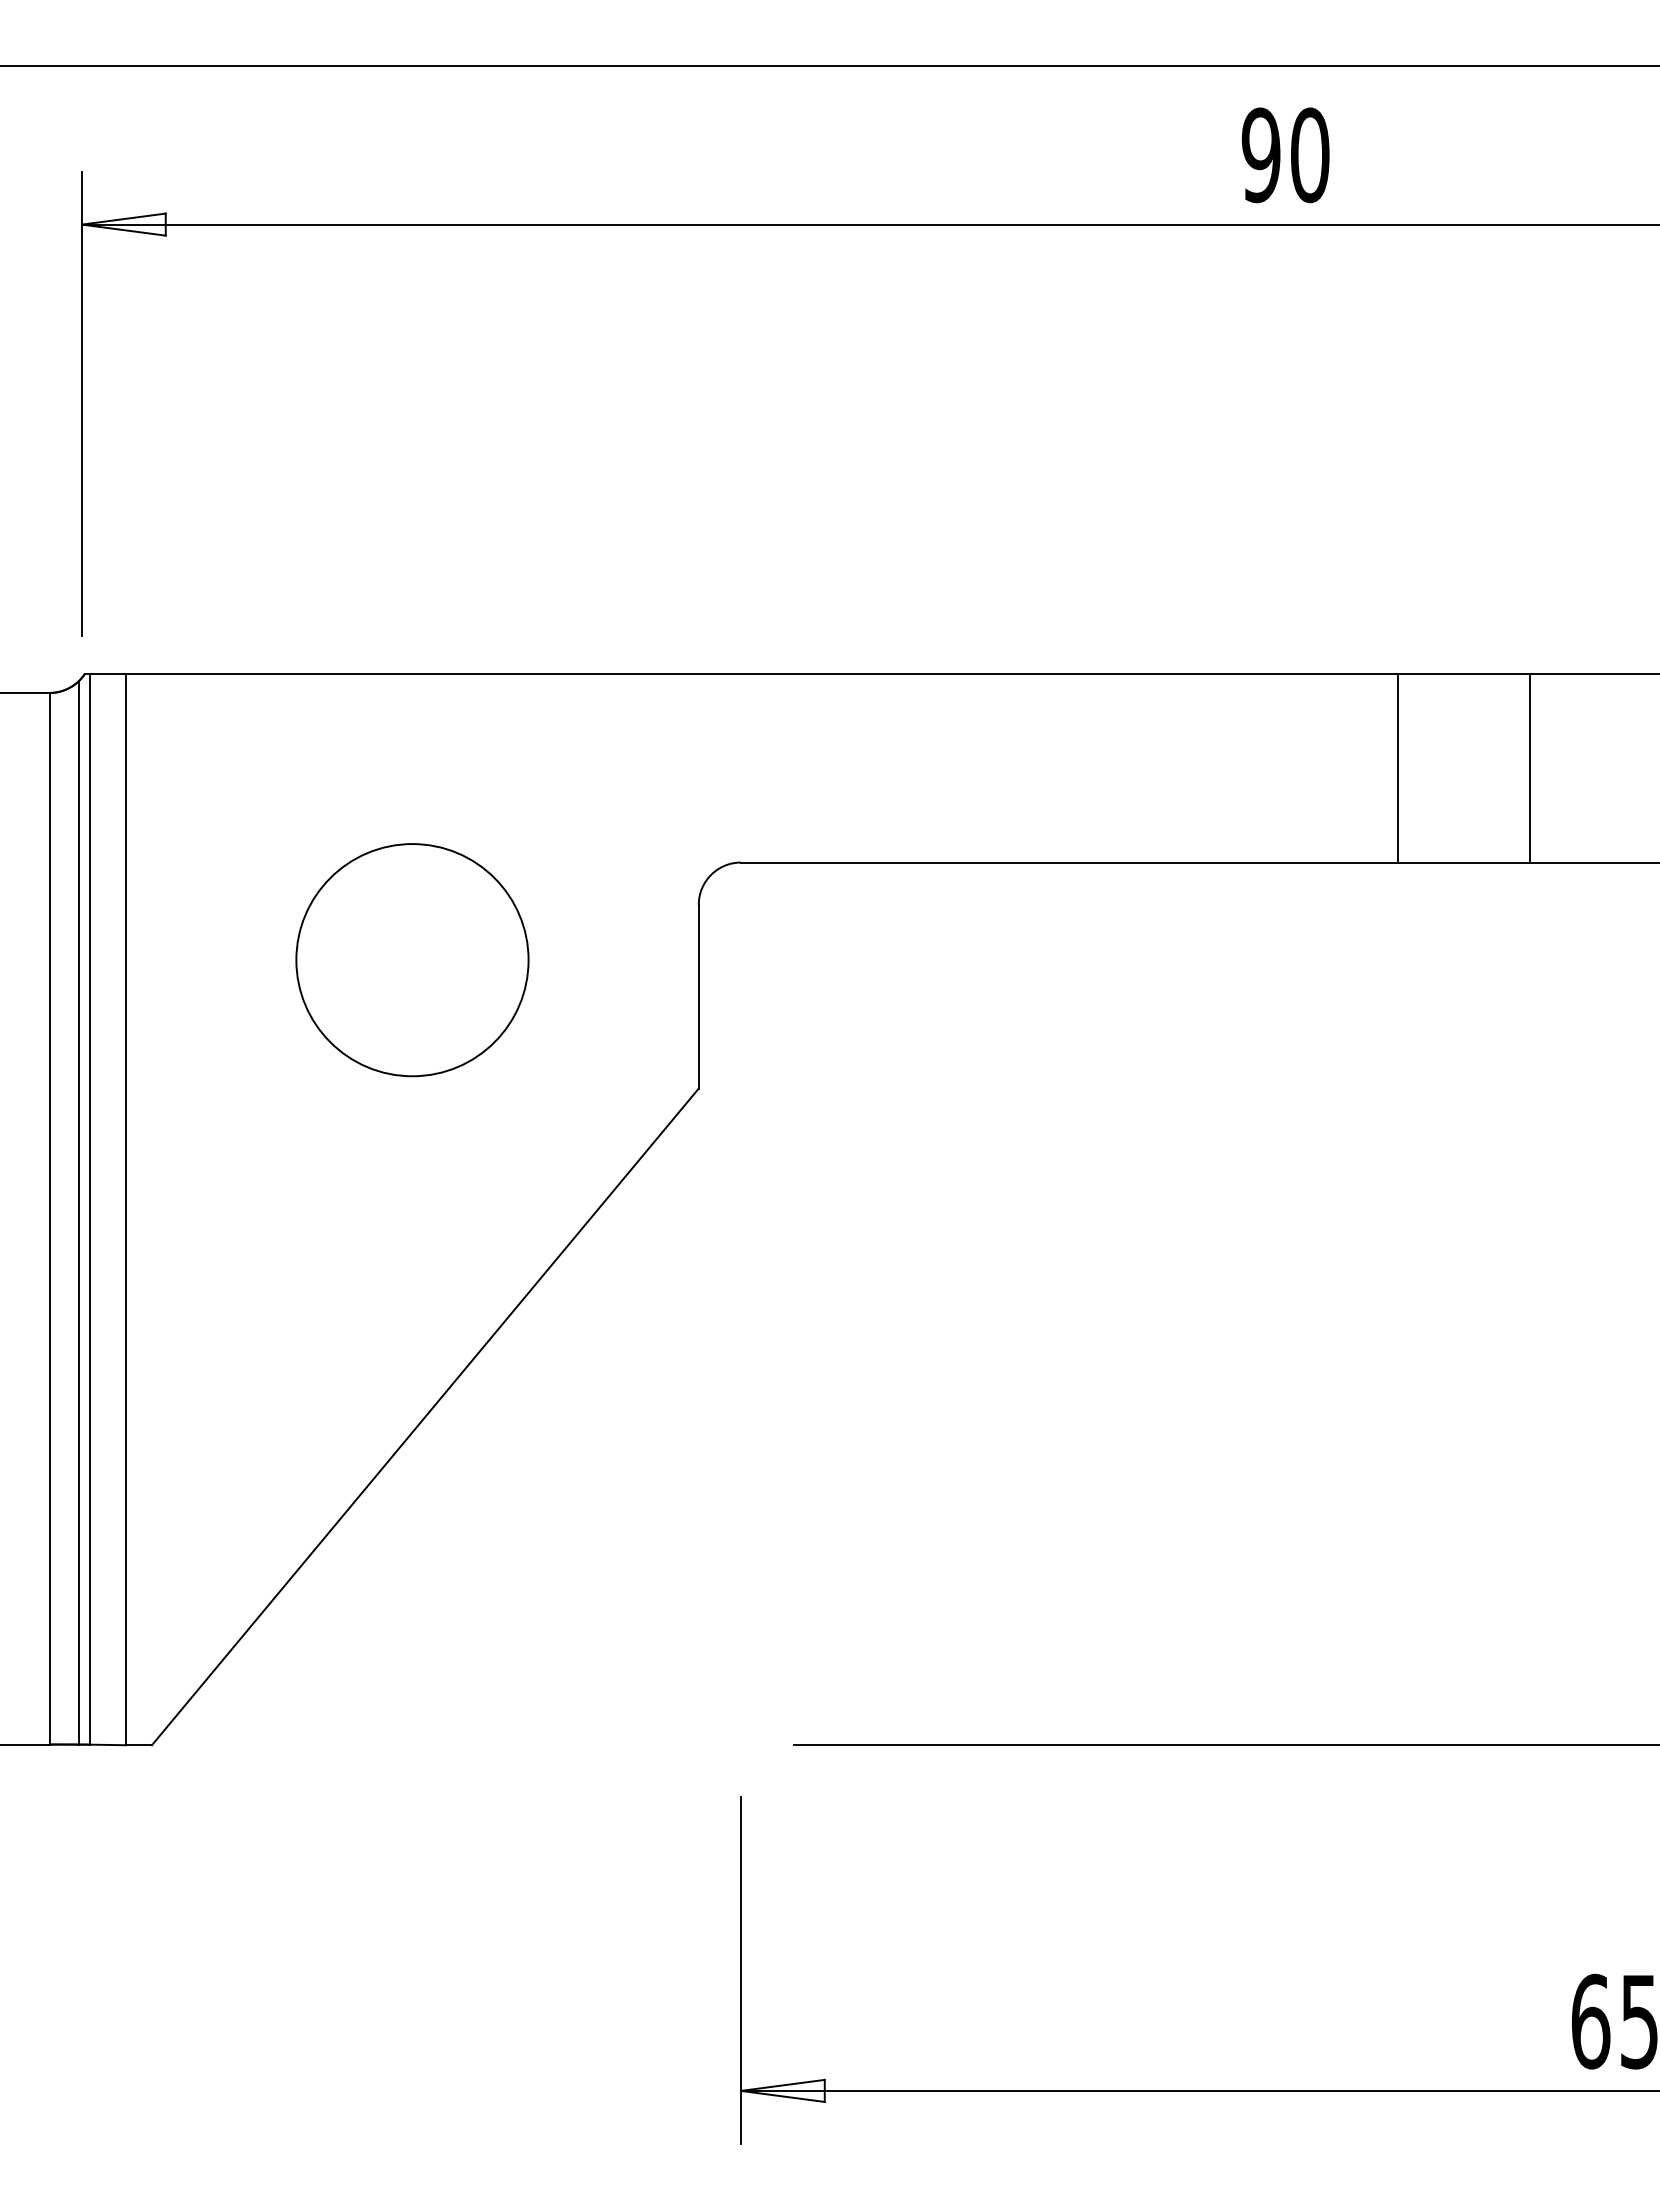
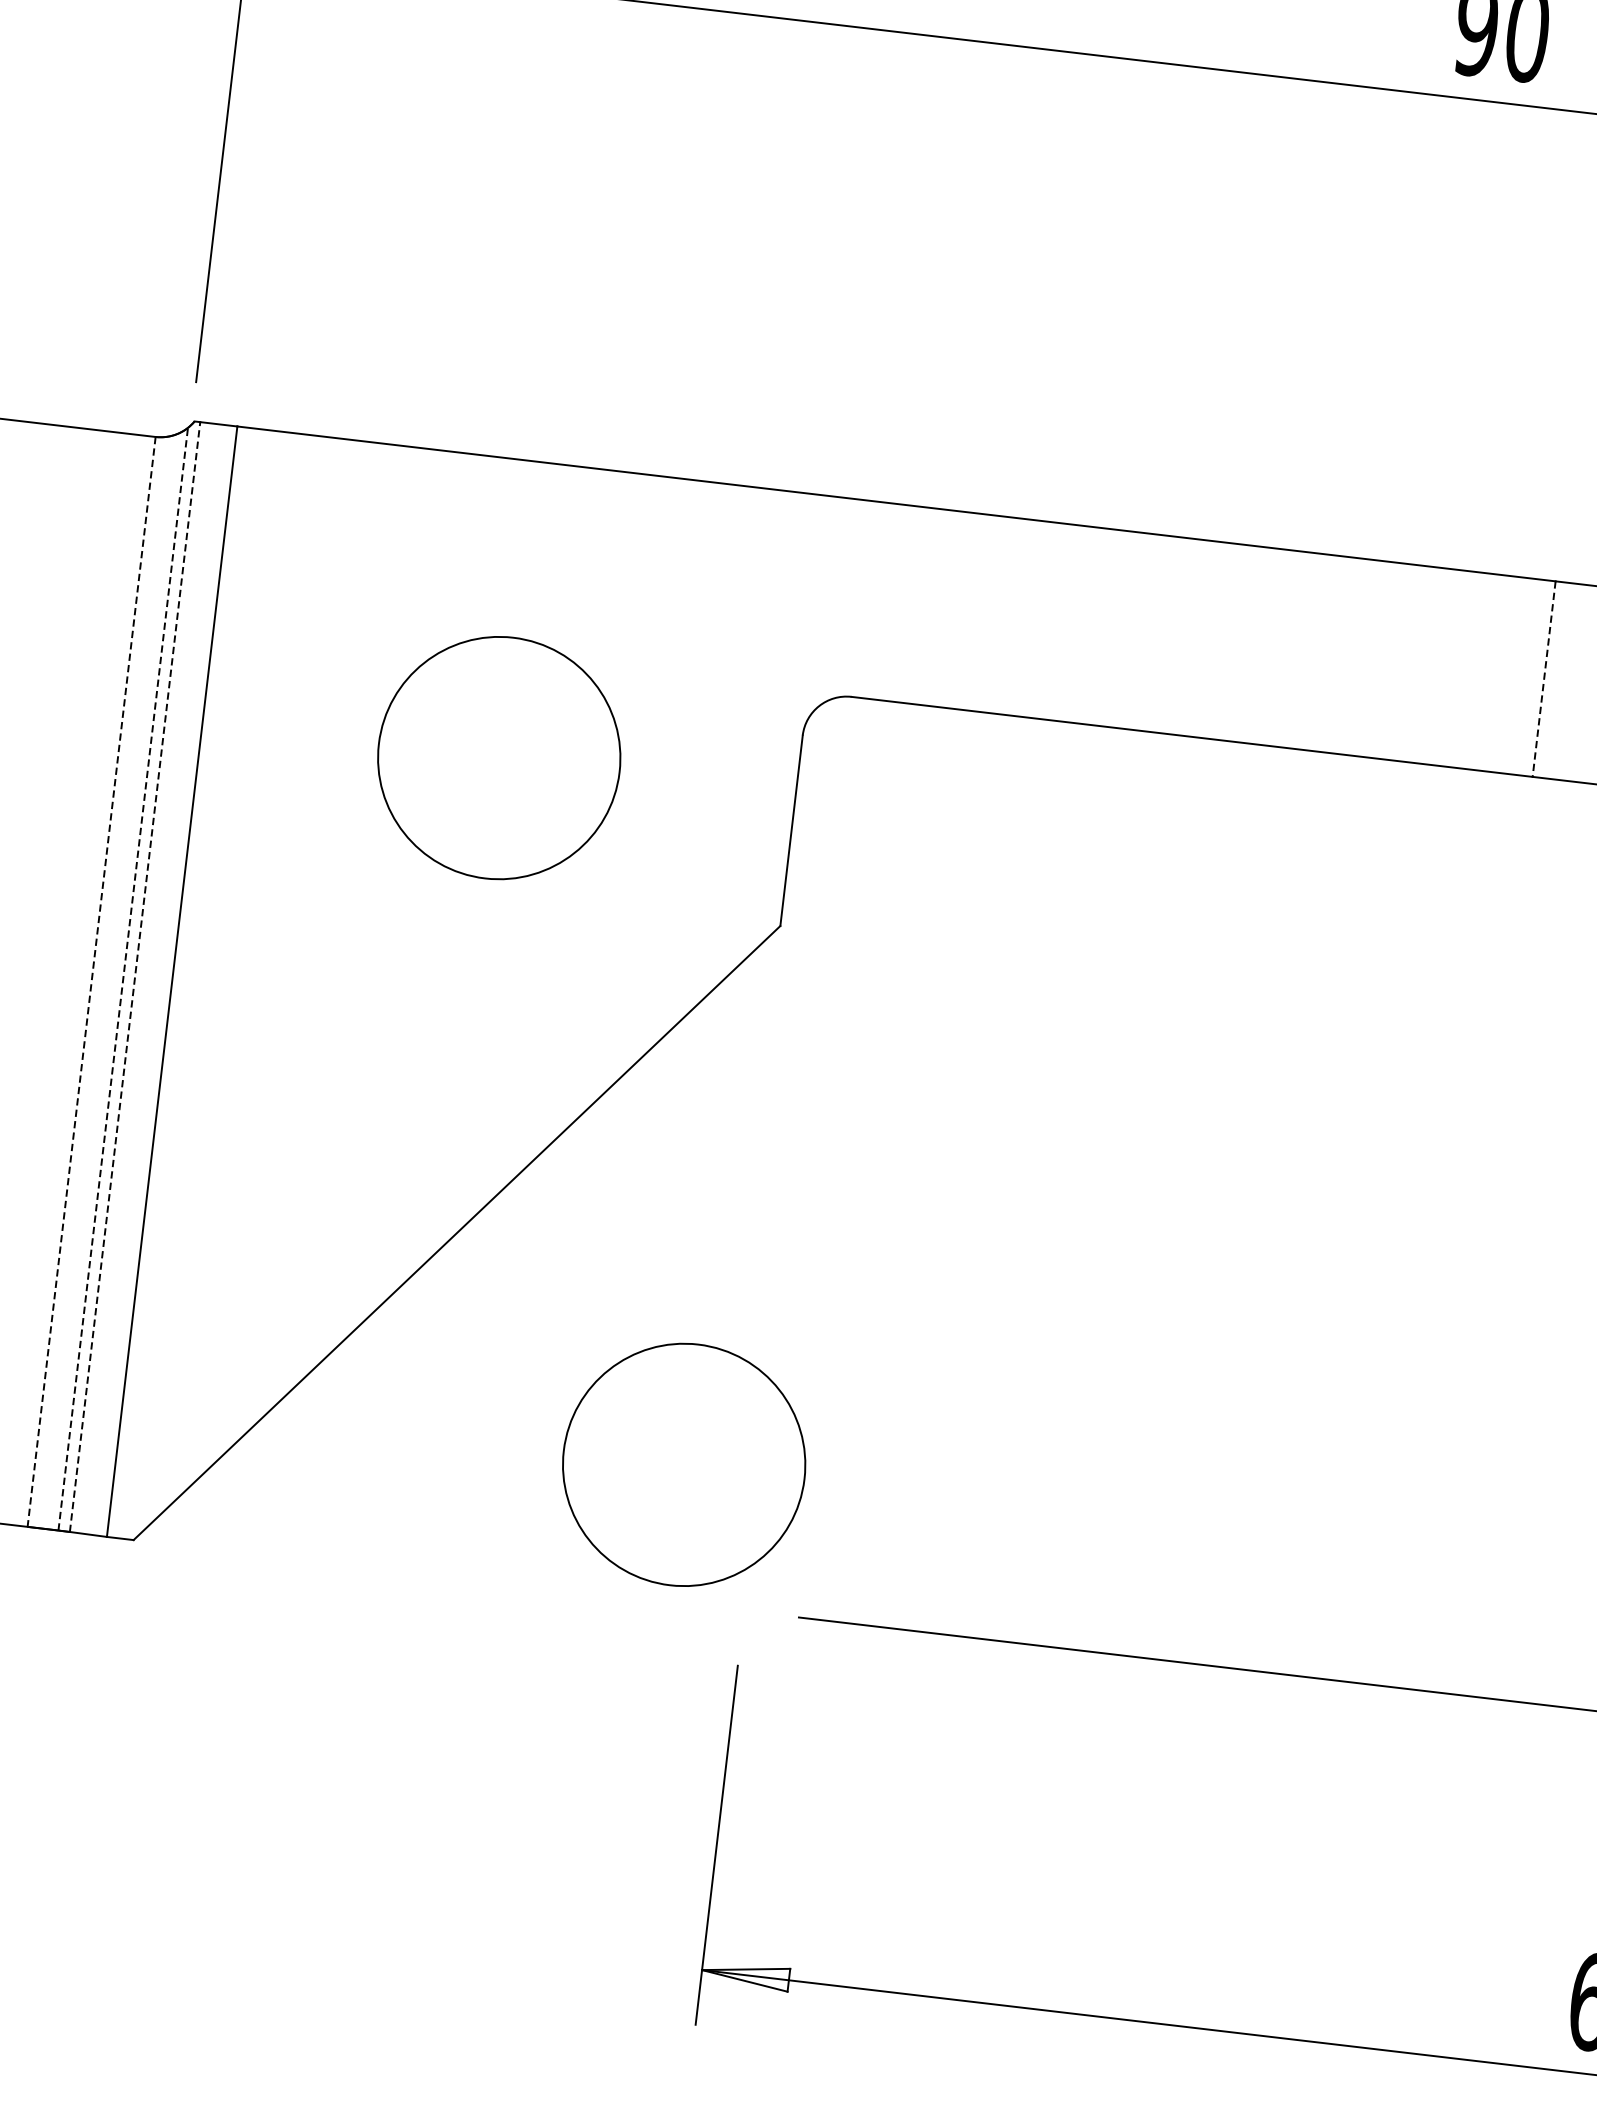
line: (1398, 768) -> (1544, 679), solid -> dashed
line: (90, 1208) -> (135, 976), solid -> dashed
line: (79, 1212) -> (123, 979), solid -> dashed
line: (49, 1218) -> (91, 981), solid -> dashed
circle: (667, 1612) -> (684, 1465), added

